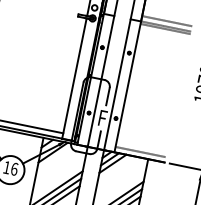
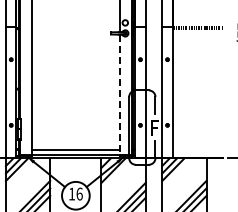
line: (166, 21) -> (197, 21), removed
line: (74, 79) -> (119, 95), solid -> dashed
line: (140, 151) -> (197, 152), removed

